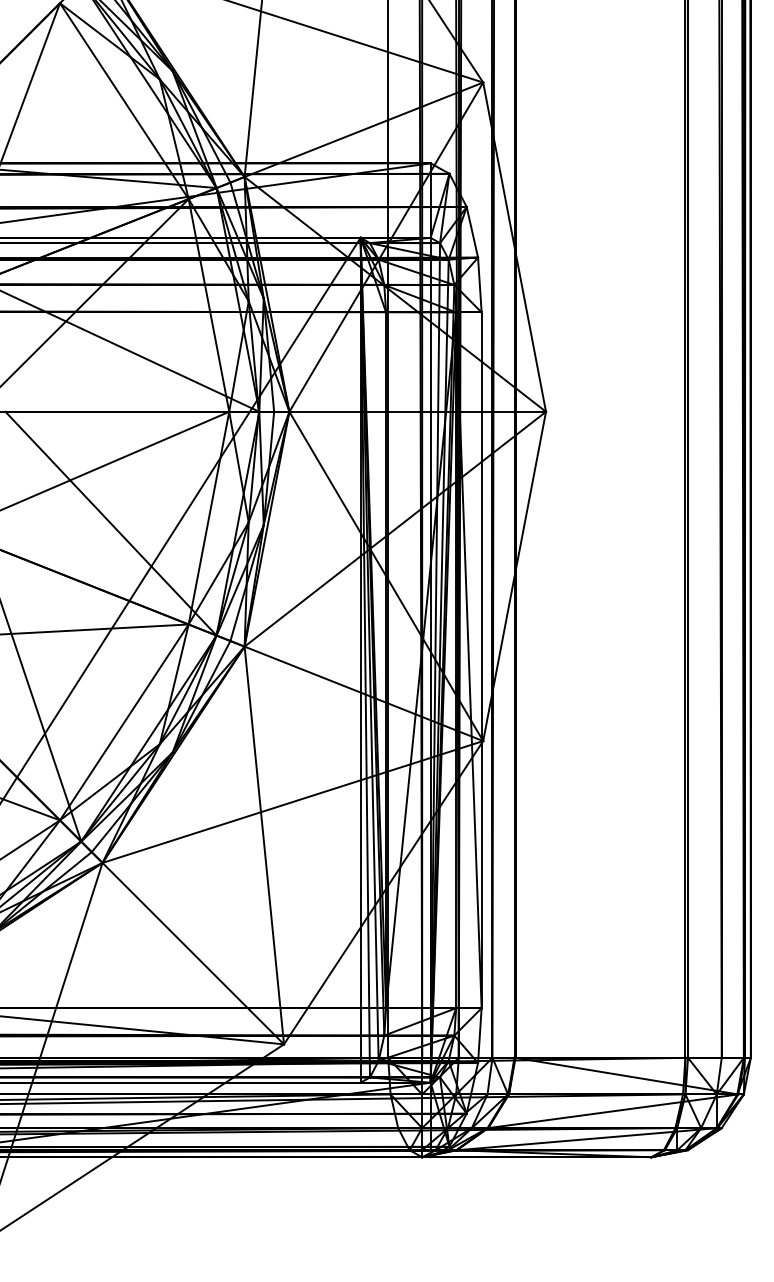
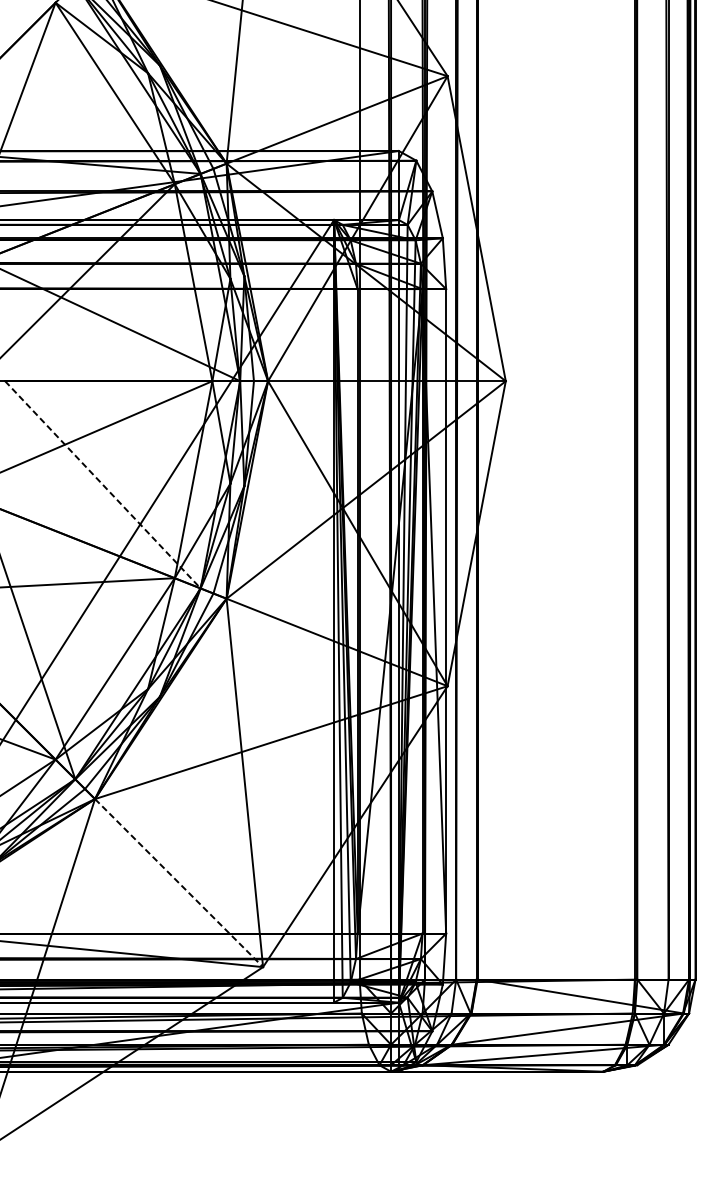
line: (111, 523) -> (103, 484), solid -> dashed
line: (193, 954) -> (179, 883), solid -> dashed

